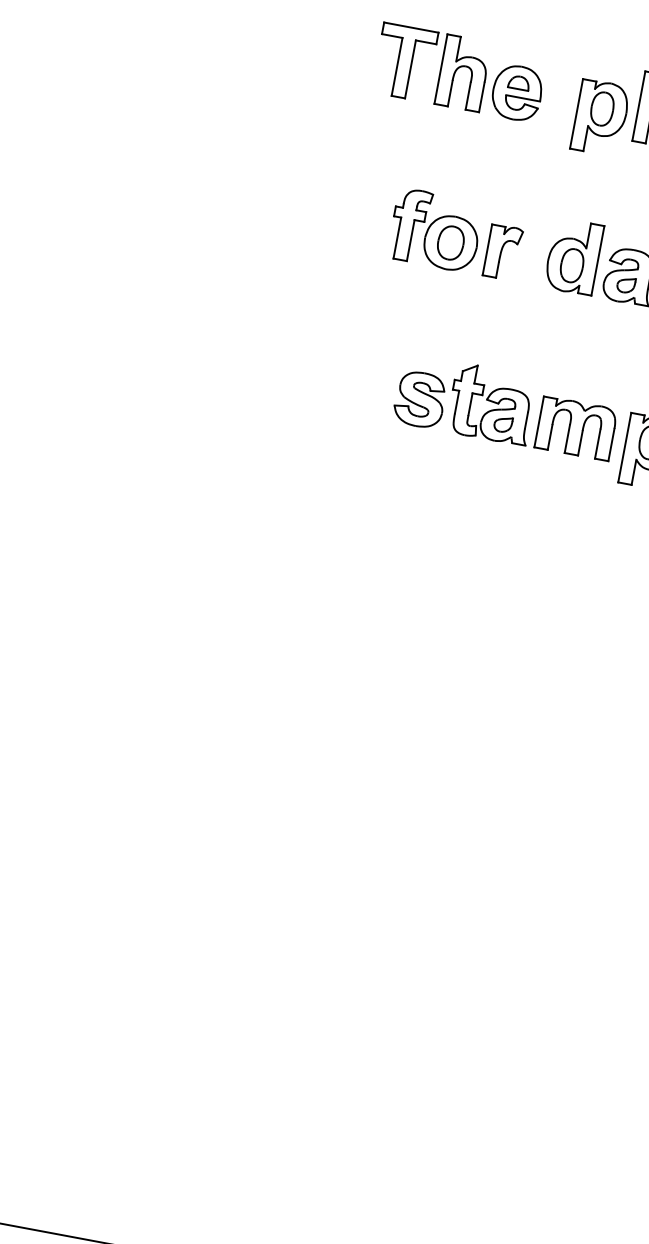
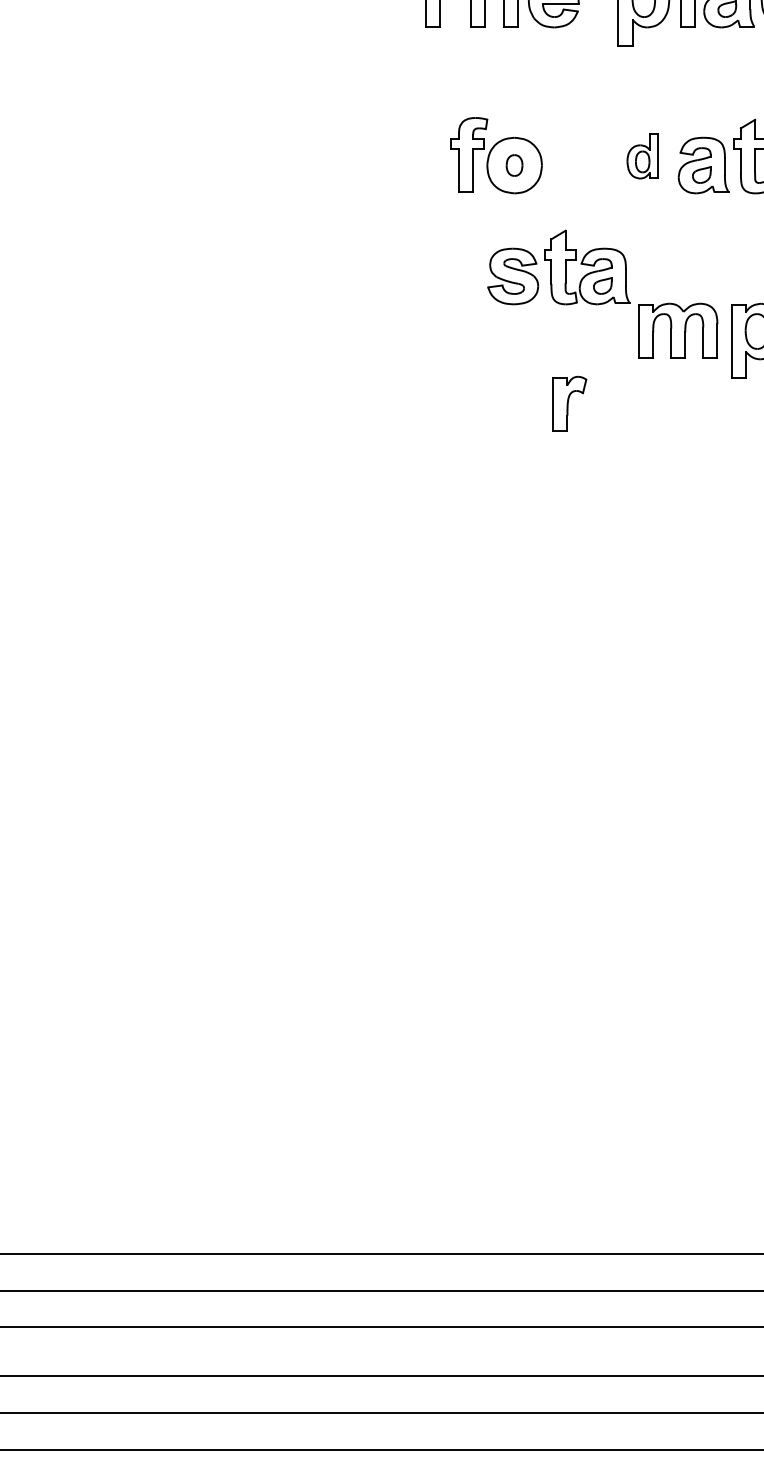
part: (450, 242) -> (514, 165), size x0.6
part: (502, 251) -> (569, 403), moved
part: (573, 257) -> (642, 156), size x0.6
part: (464, 399) -> (558, 267), moved

